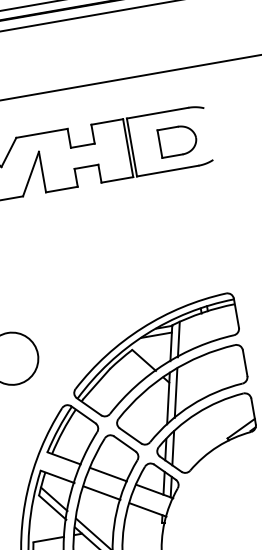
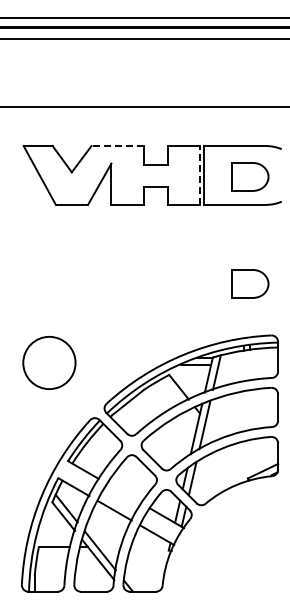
line: (42, 133) -> (117, 146), solid -> dashed
line: (127, 147) -> (199, 174), solid -> dashed
part: (196, 245) -> (250, 283), added
line: (108, 474) -> (124, 493), removed

